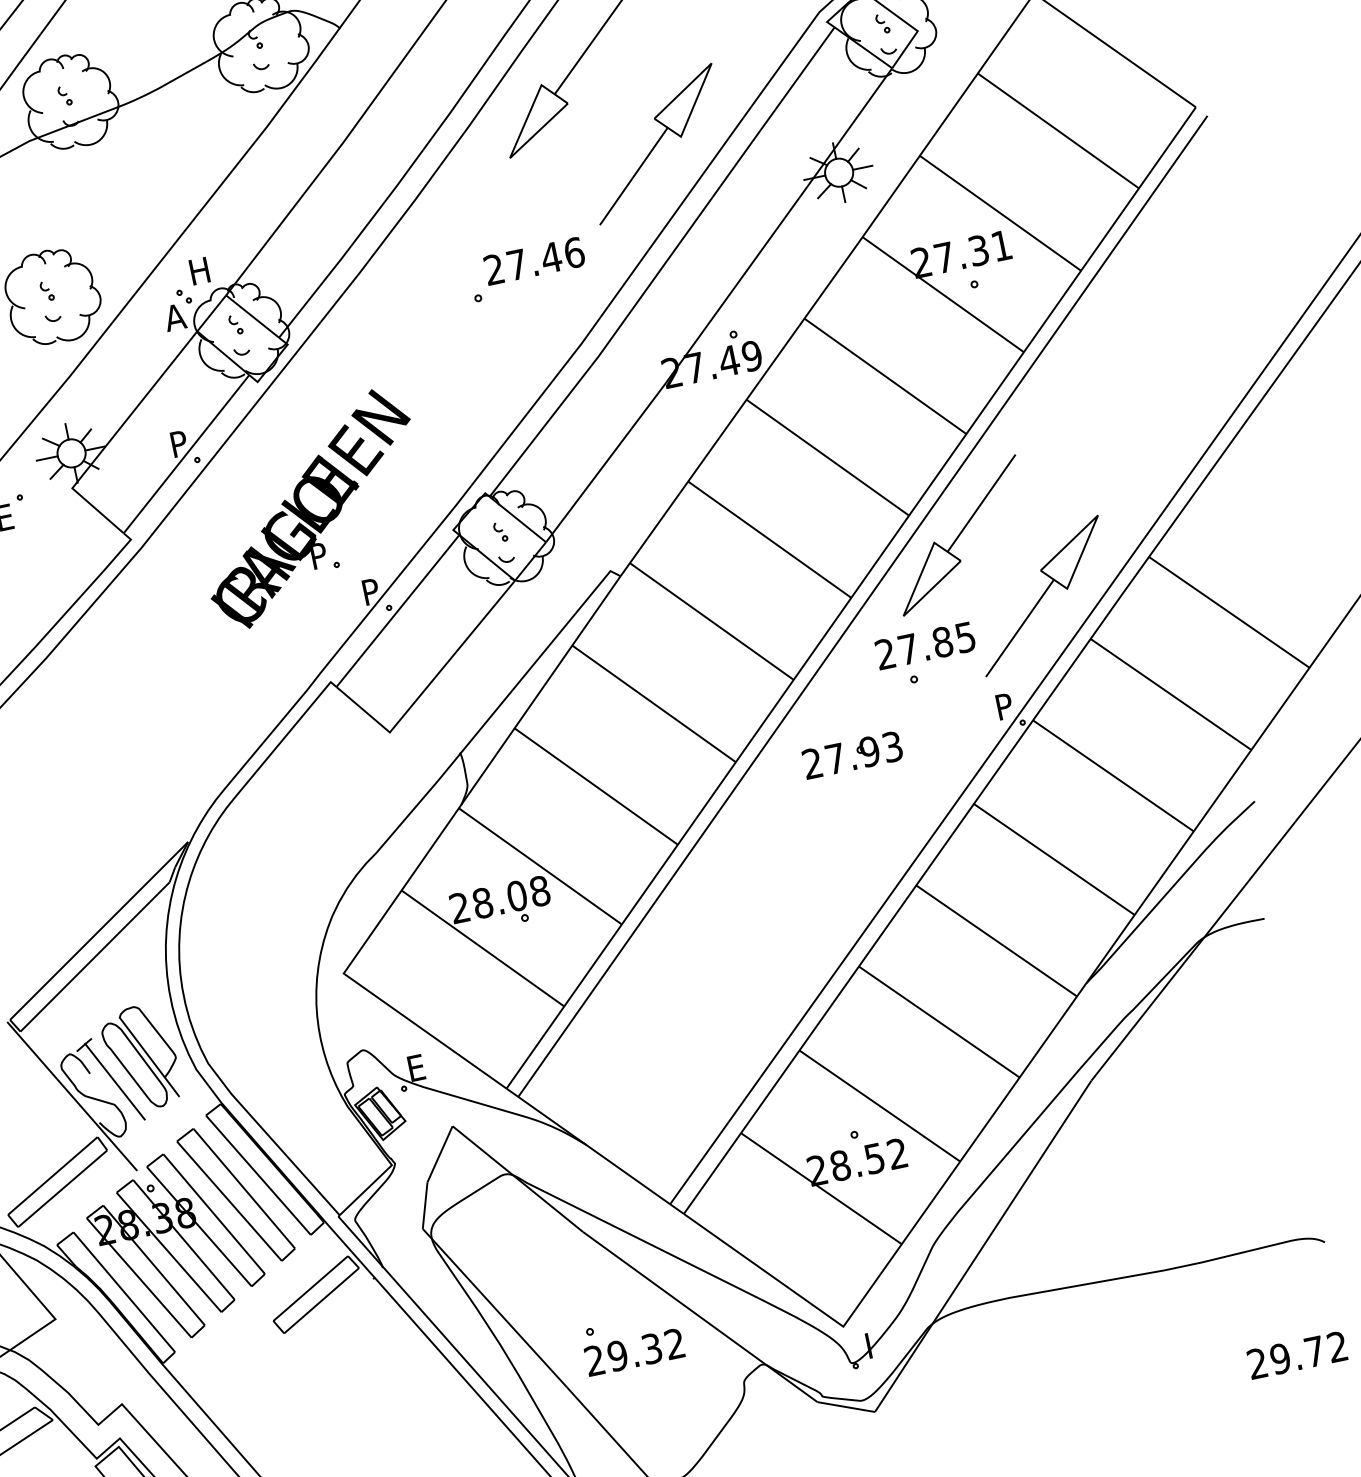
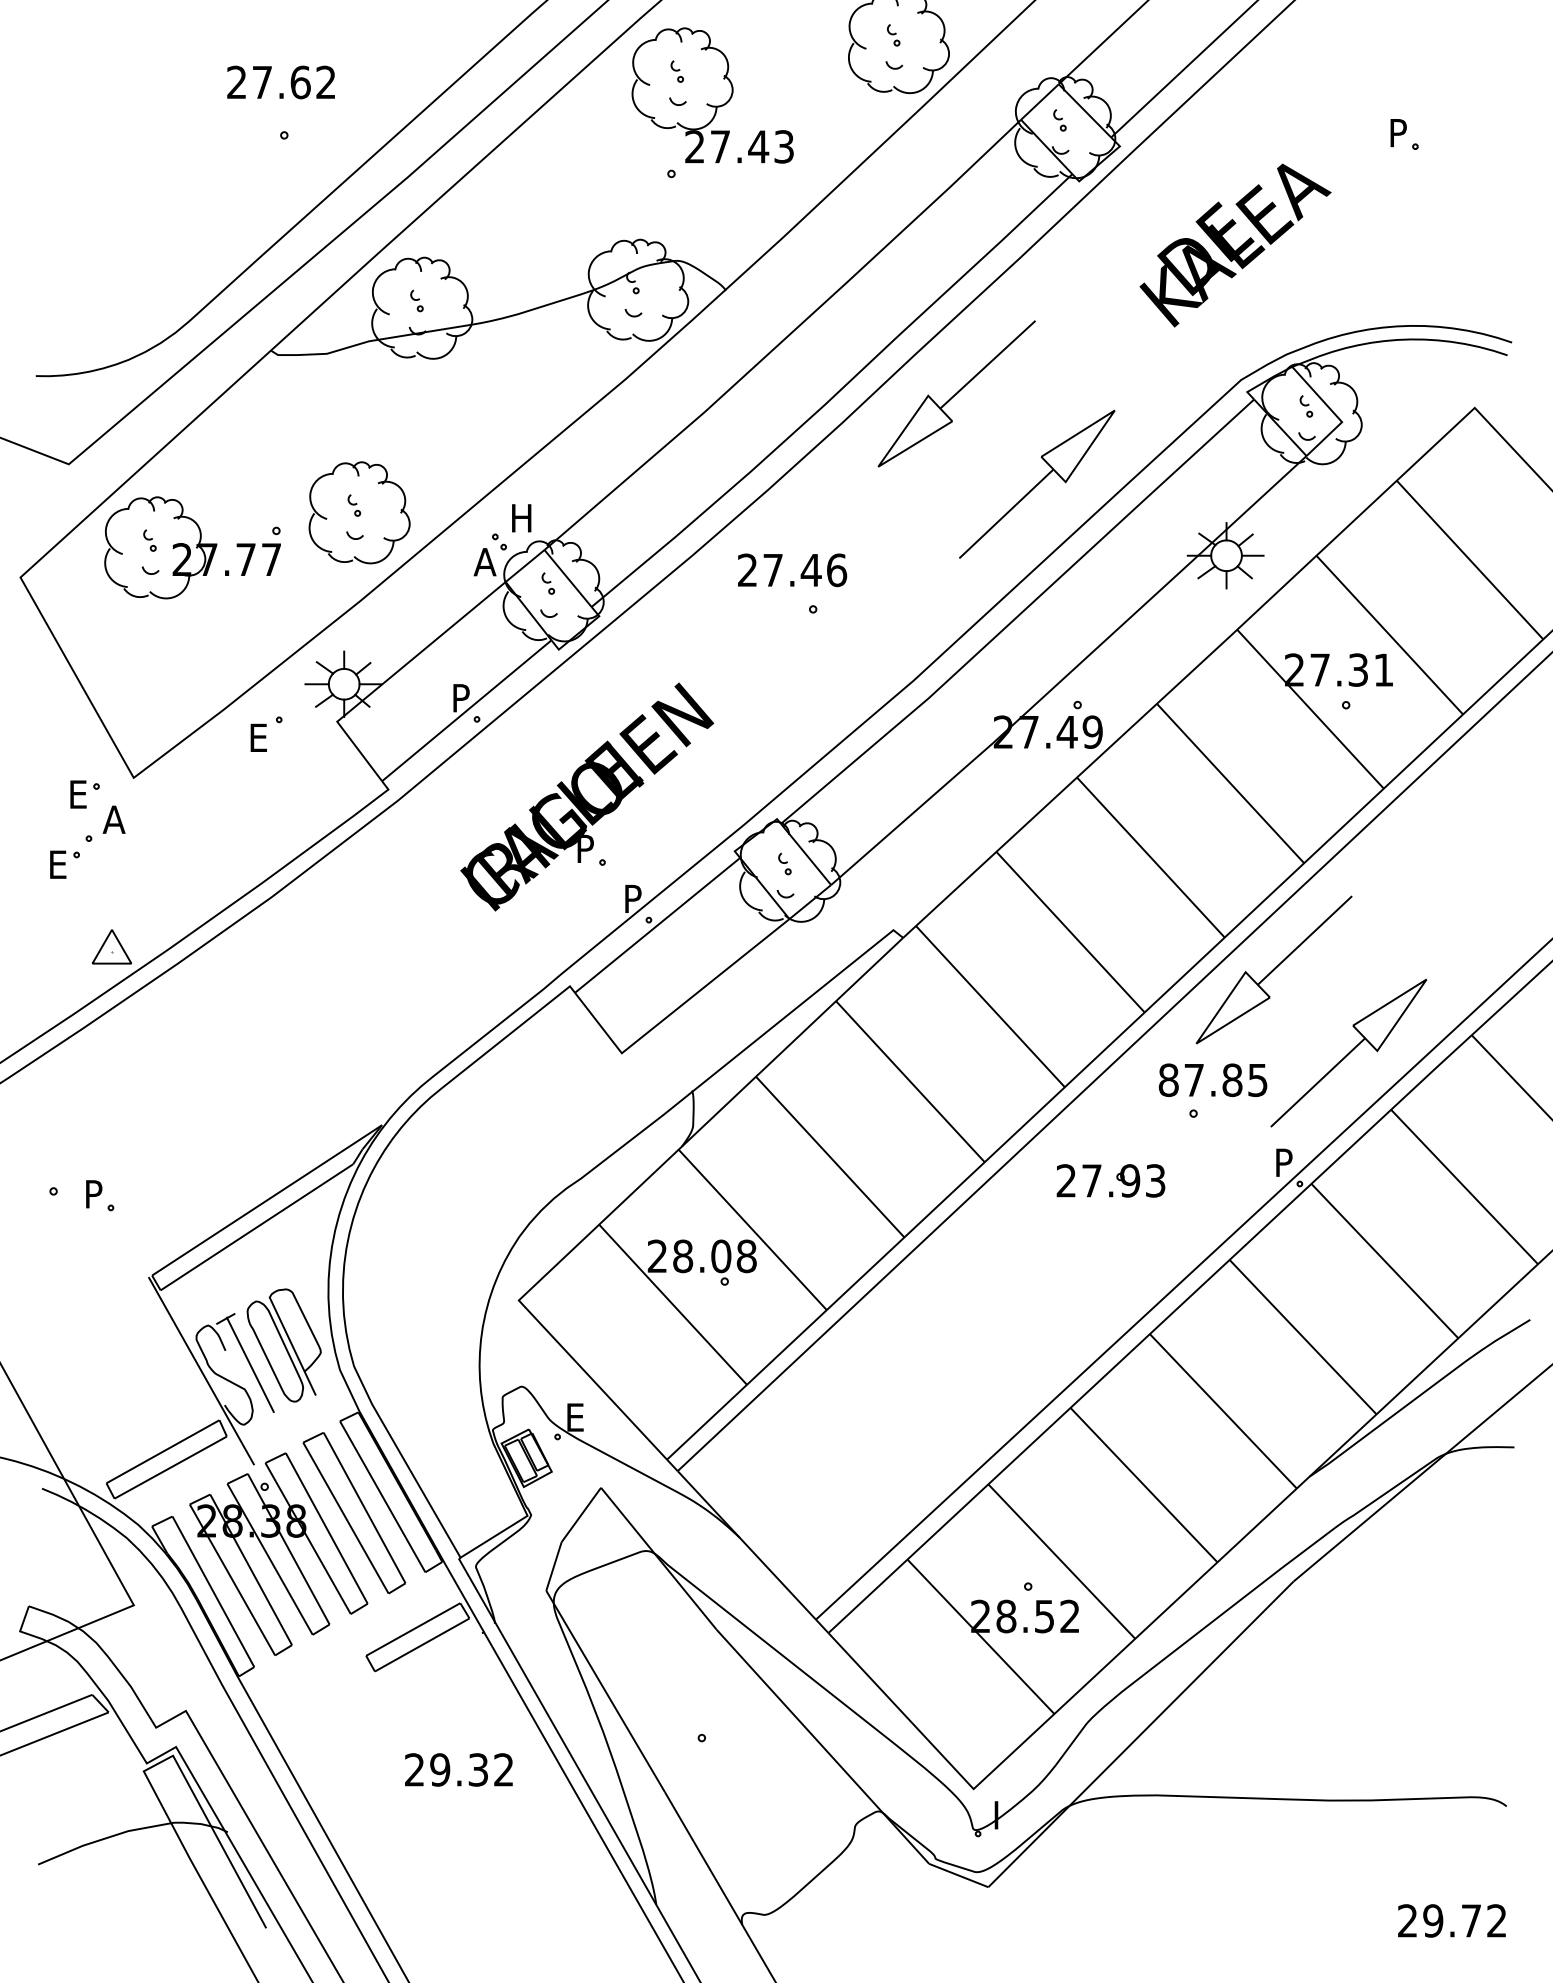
text: (534, 261) -> (792, 570), moved
text: (885, 654) -> (1168, 1080), 27.85 -> 87.85
text: (634, 1352) -> (458, 1769), moved

